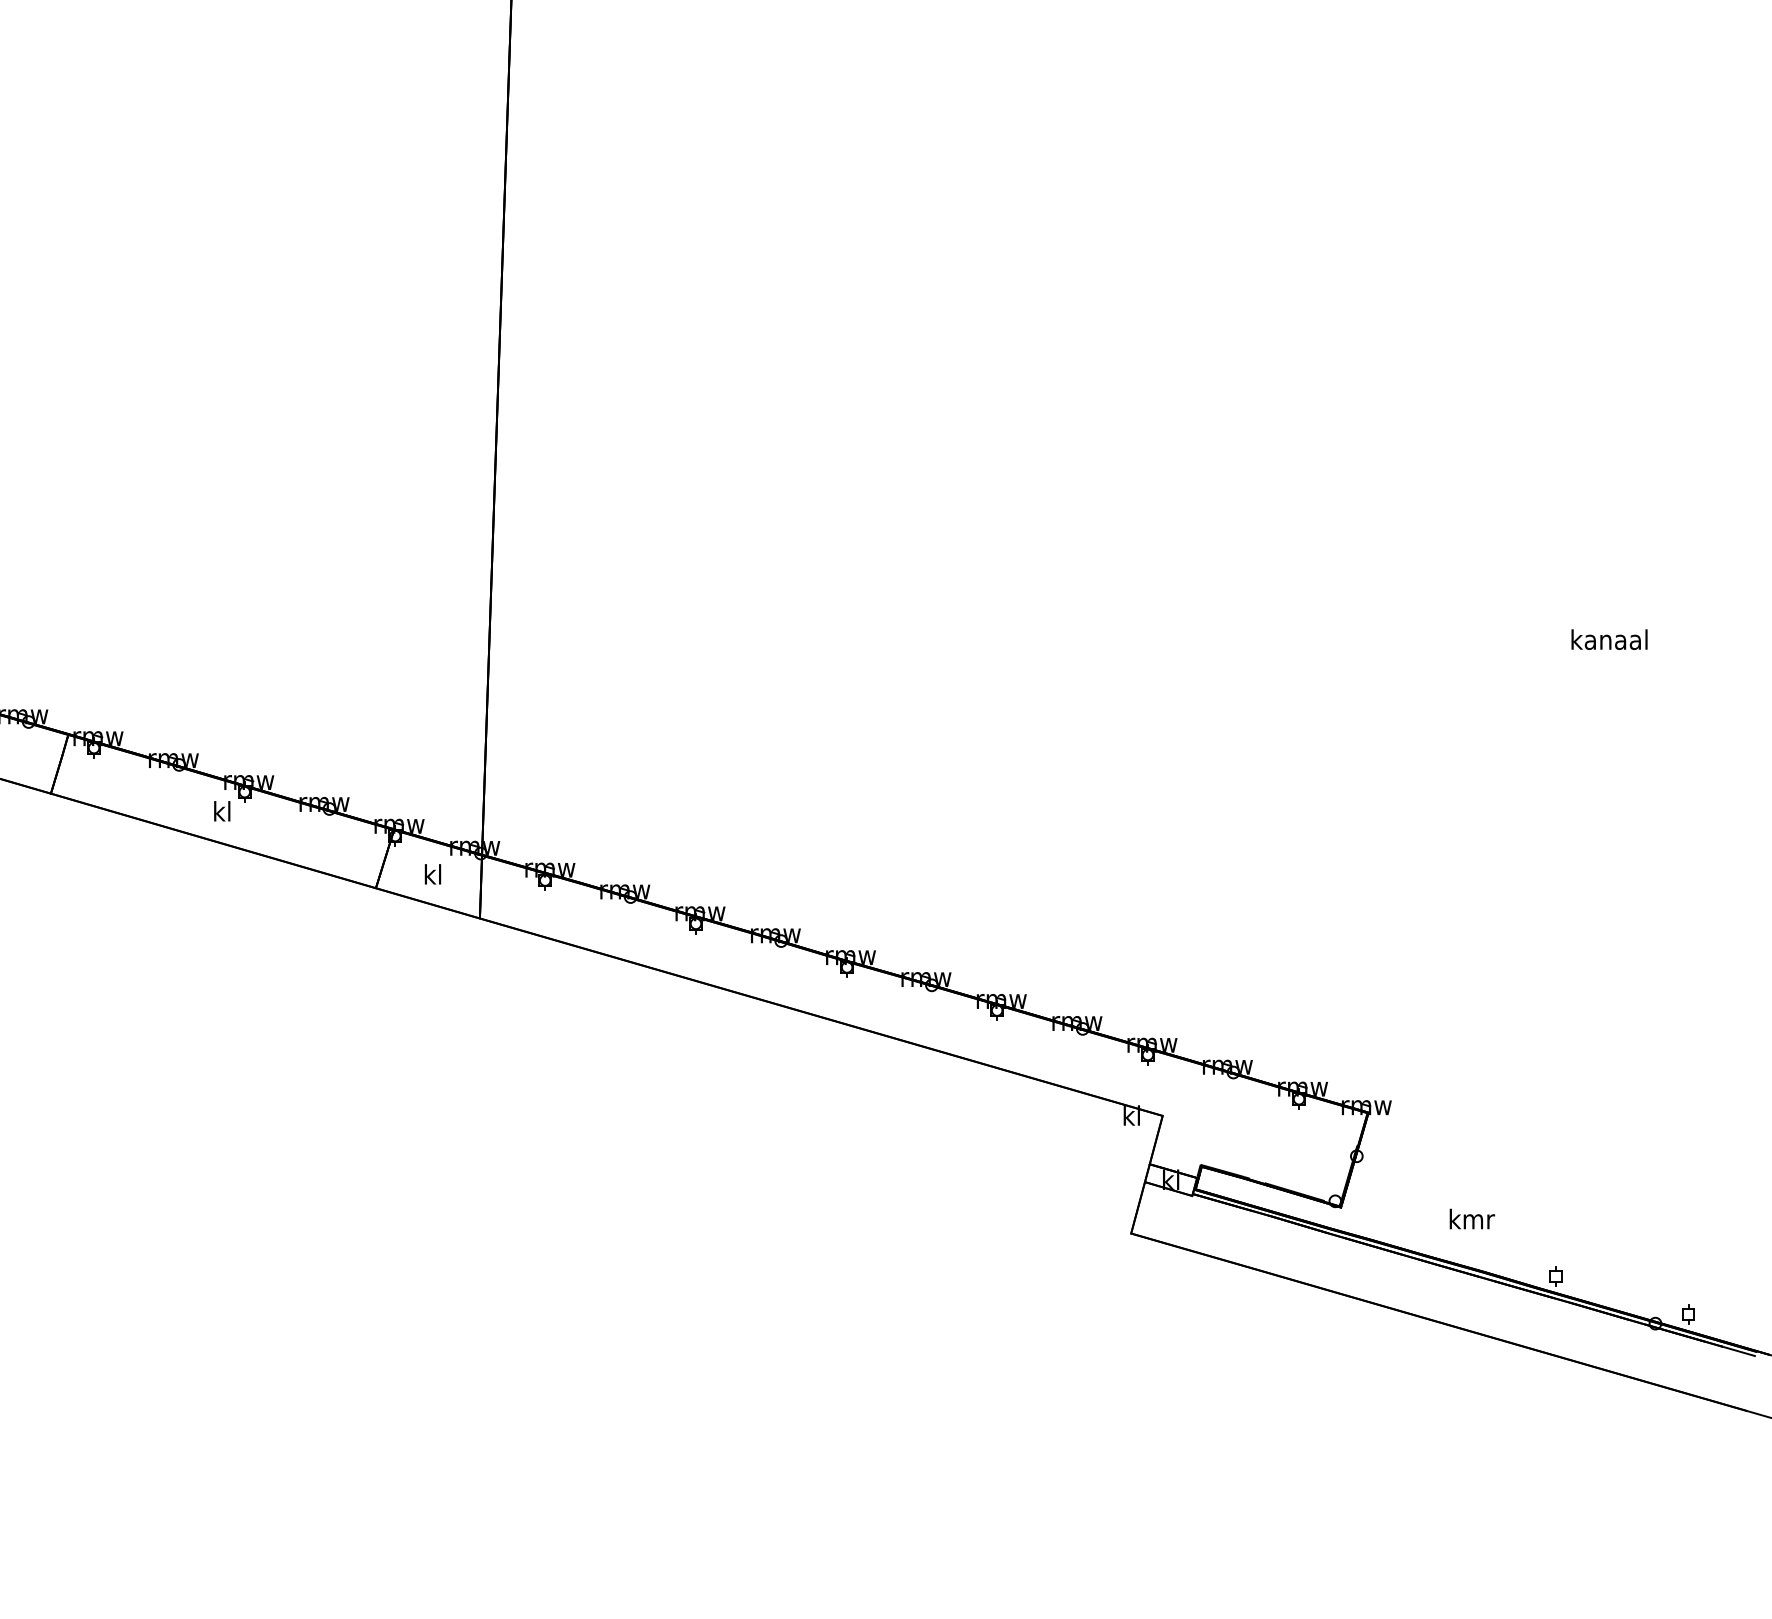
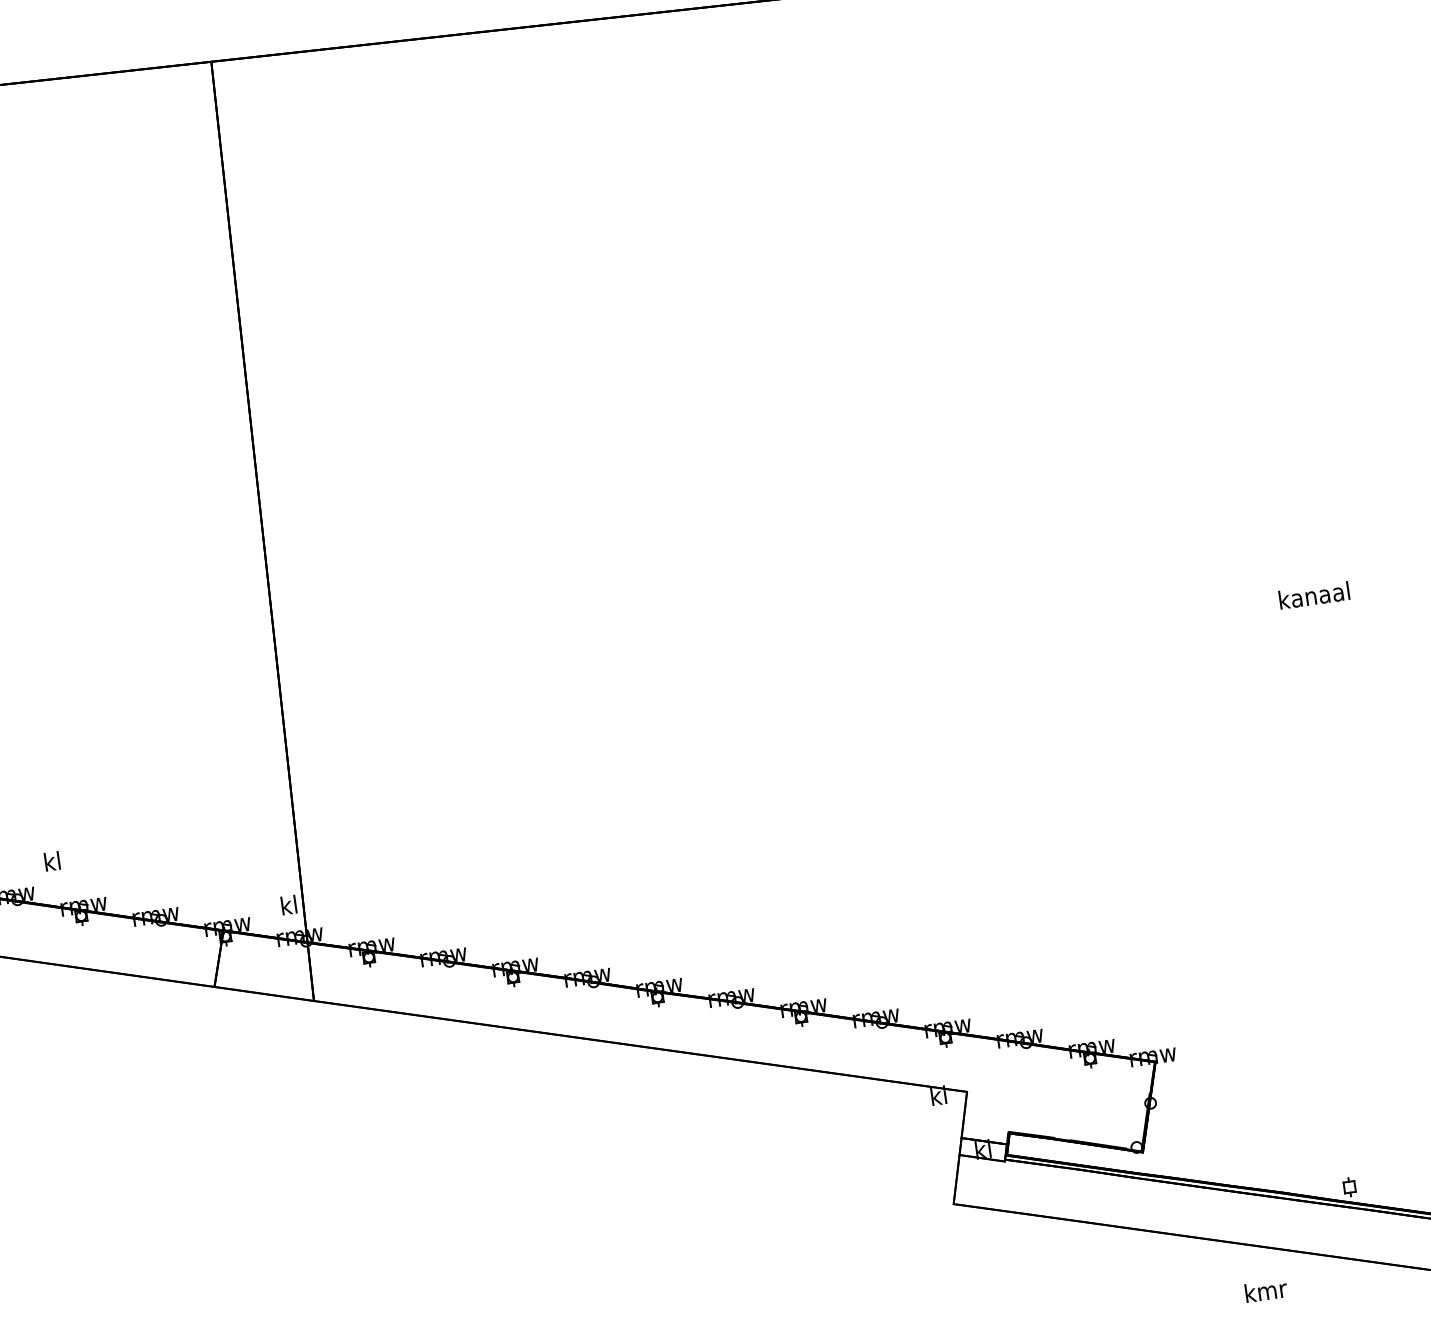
text: (222, 811) -> (52, 861), moved
text: (432, 874) -> (288, 905), moved
text: (1471, 1218) -> (1265, 1290), moved

